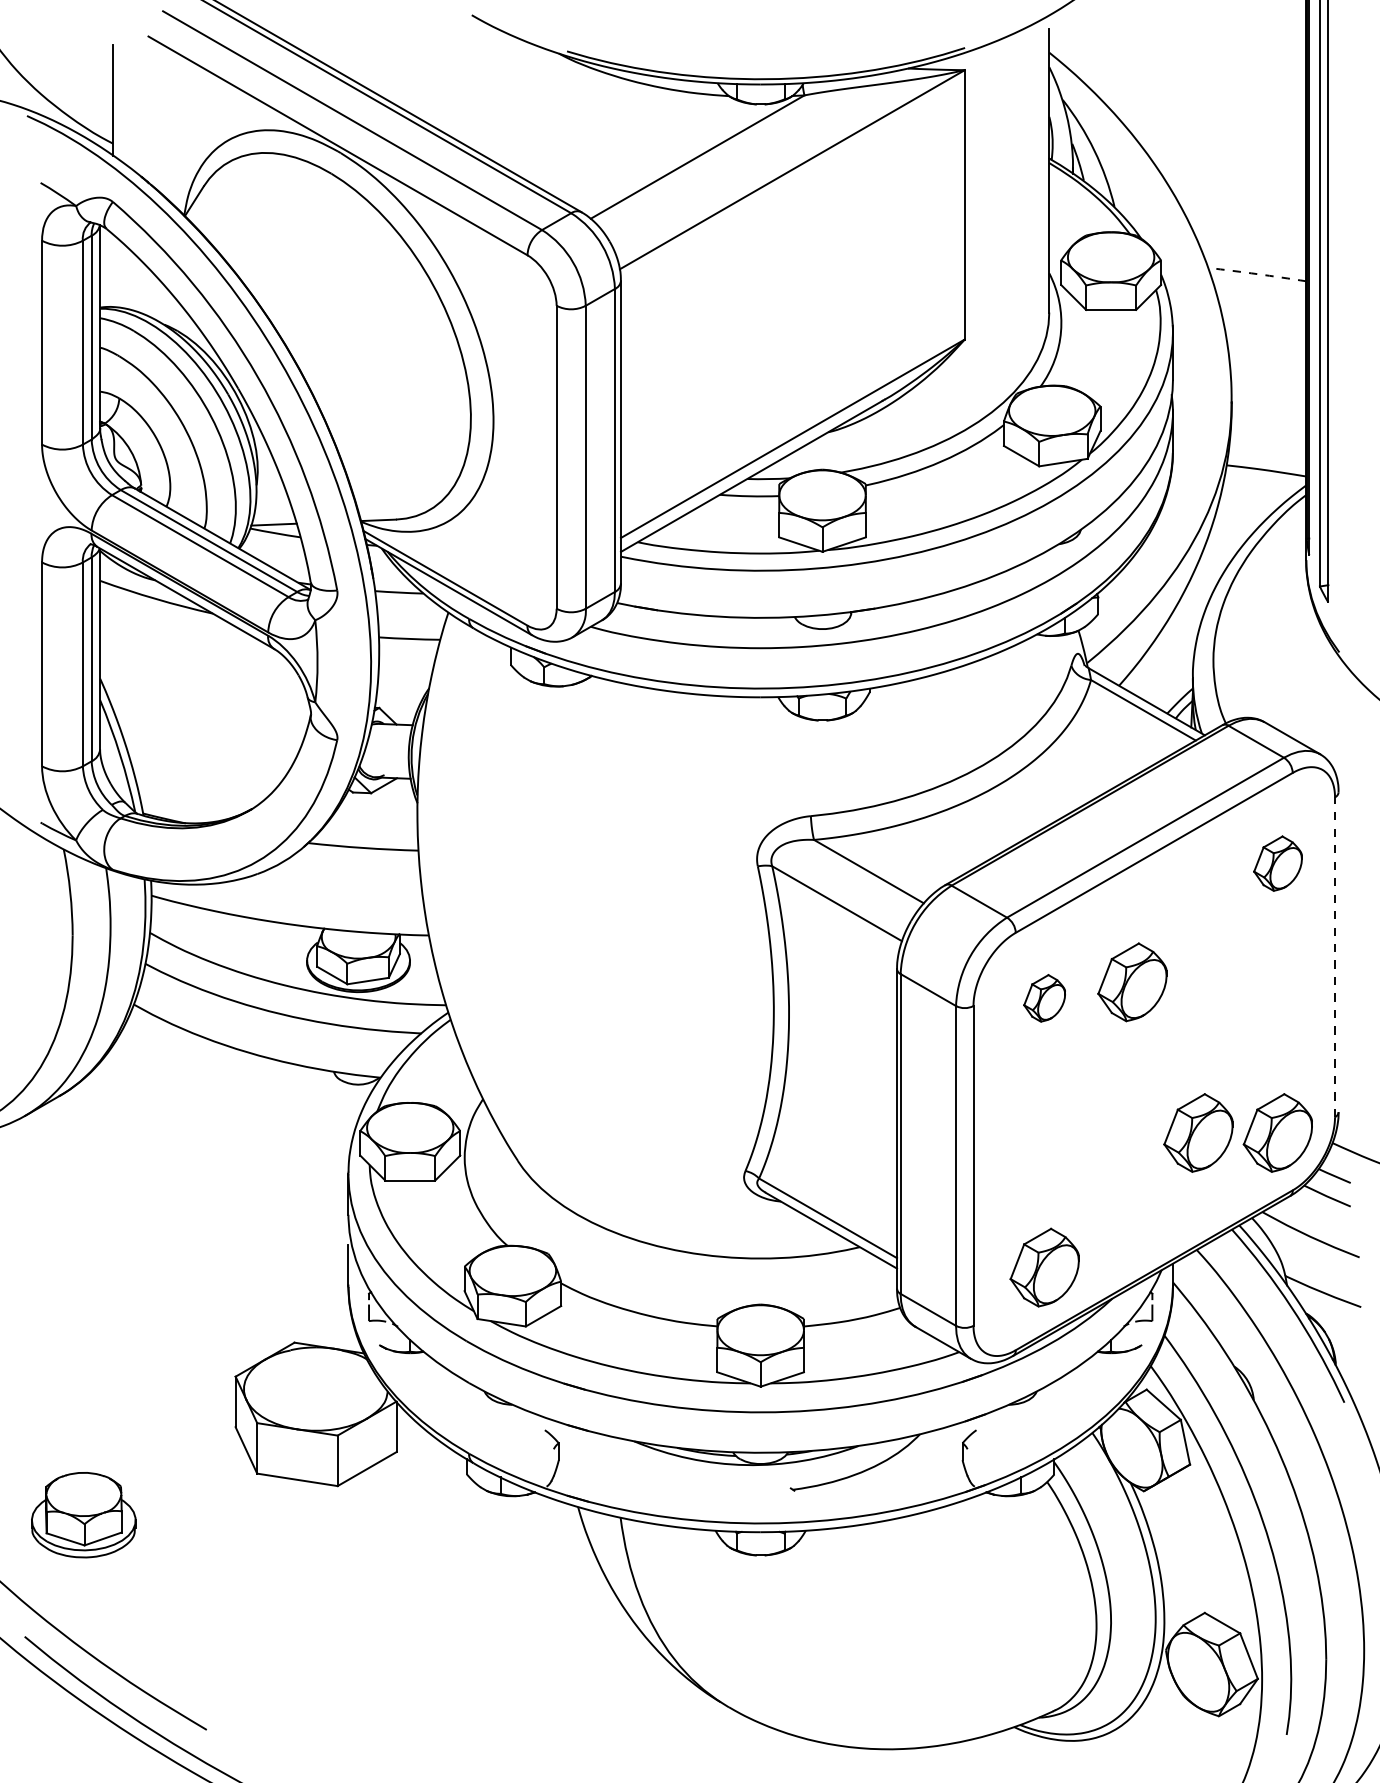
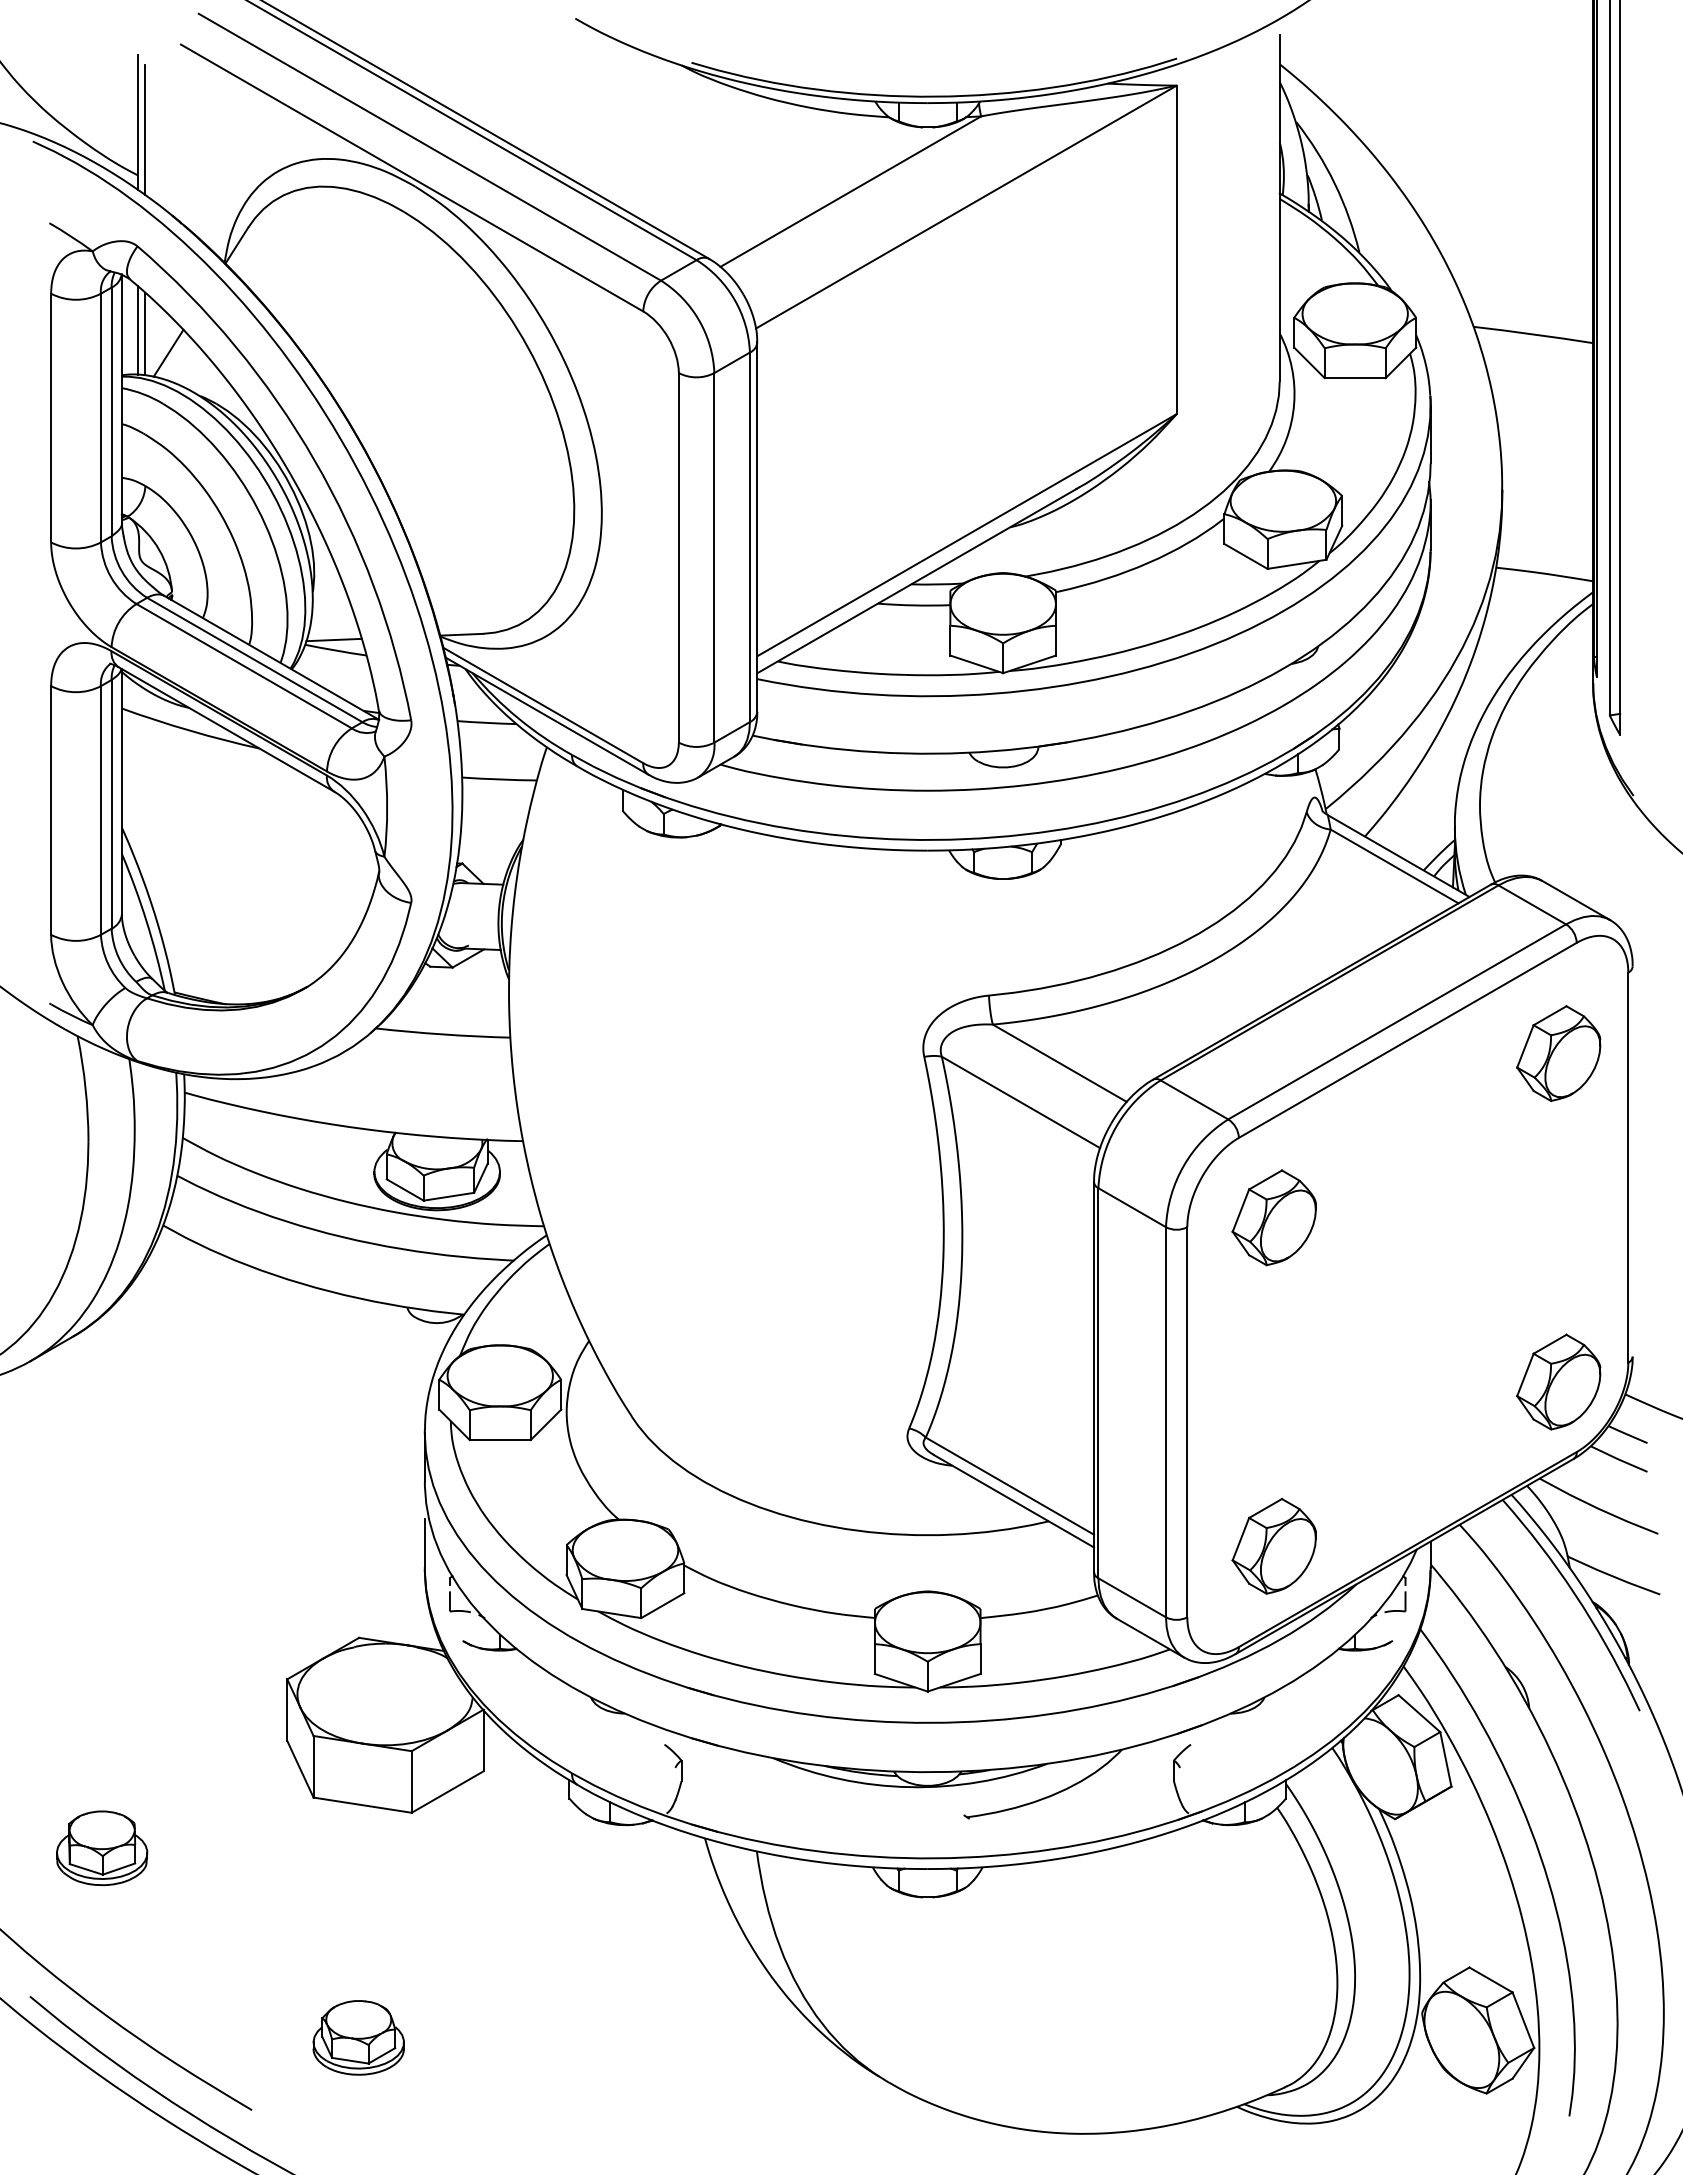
line: (119, 106) -> (145, 130), added
line: (113, 270) -> (138, 330), added
line: (119, 273) -> (145, 333), added
arc: (1257, 274) -> (1533, 334), dashed -> solid
line: (138, 288) -> (168, 352), added
part: (1277, 863) -> (1558, 1053), size x1.43
line: (1335, 957) -> (1628, 1167), dashed -> solid
part: (1131, 982) -> (1380, 1198), removed
part: (1044, 998) -> (1273, 1217), size x1.67
part: (1198, 1132) -> (1461, 1381), removed
part: (84, 1515) -> (102, 1848), size x0.71
part: (294, 1670) -> (358, 2037), added

